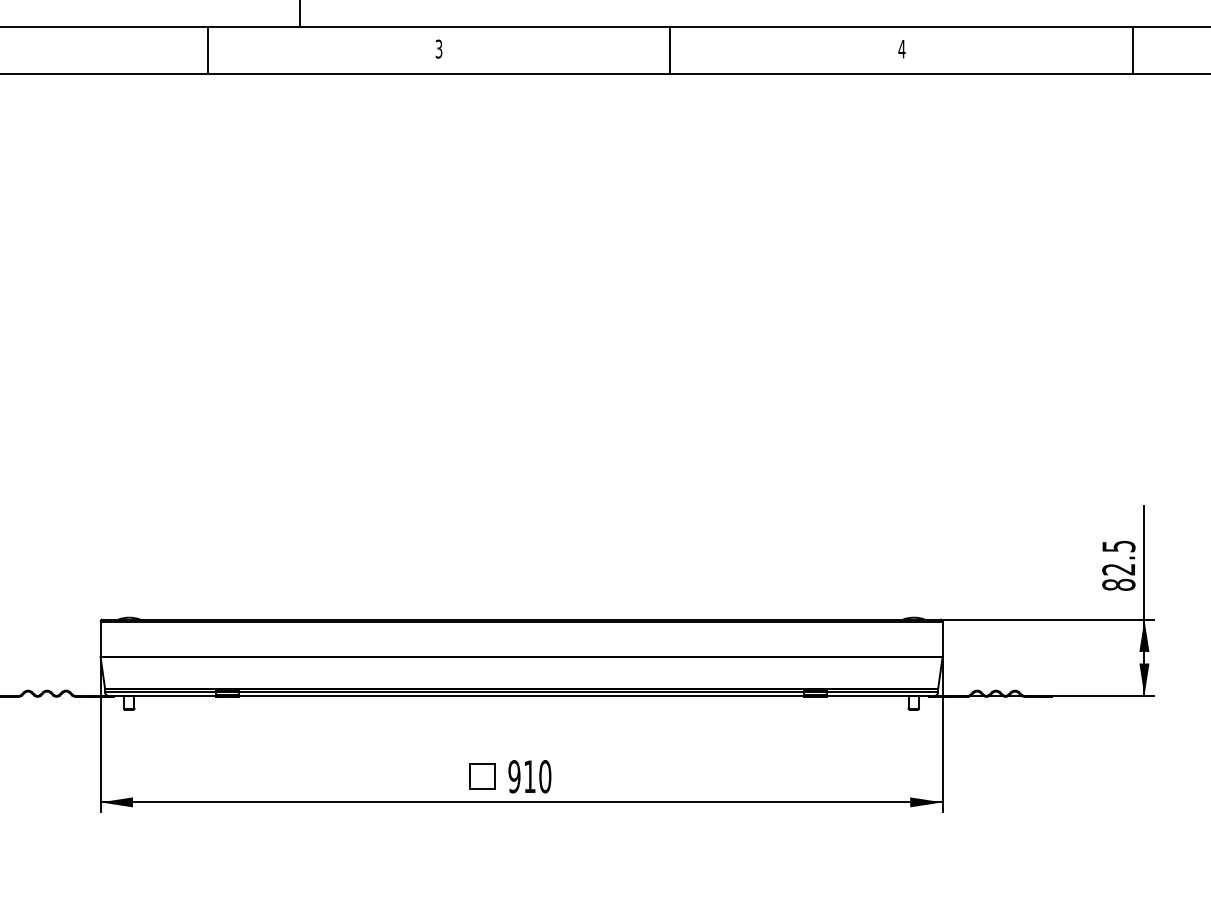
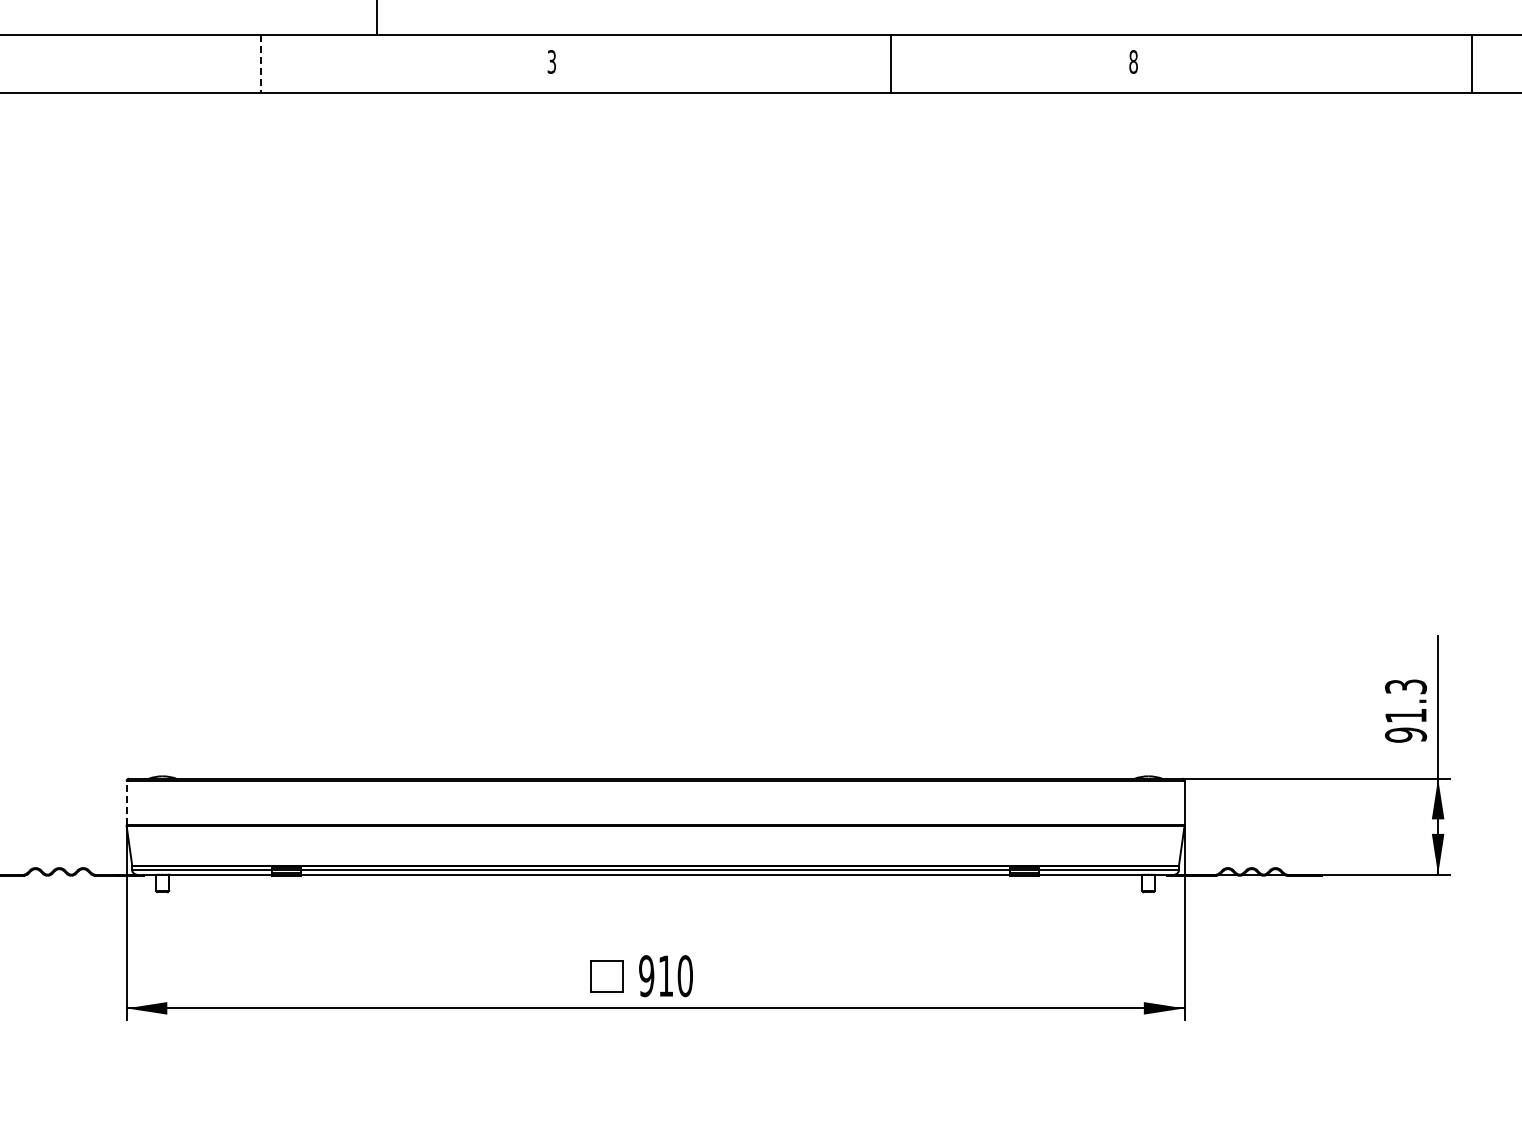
text: (901, 48) -> (1133, 61), 4 -> 8
line: (670, 50) -> (890, 63), moved
line: (1133, 50) -> (1472, 63), moved
line: (207, 51) -> (260, 64), solid -> dashed
text: (1119, 565) -> (1406, 710), 82.5 -> 91.3
line: (100, 638) -> (126, 802), solid -> dashed

